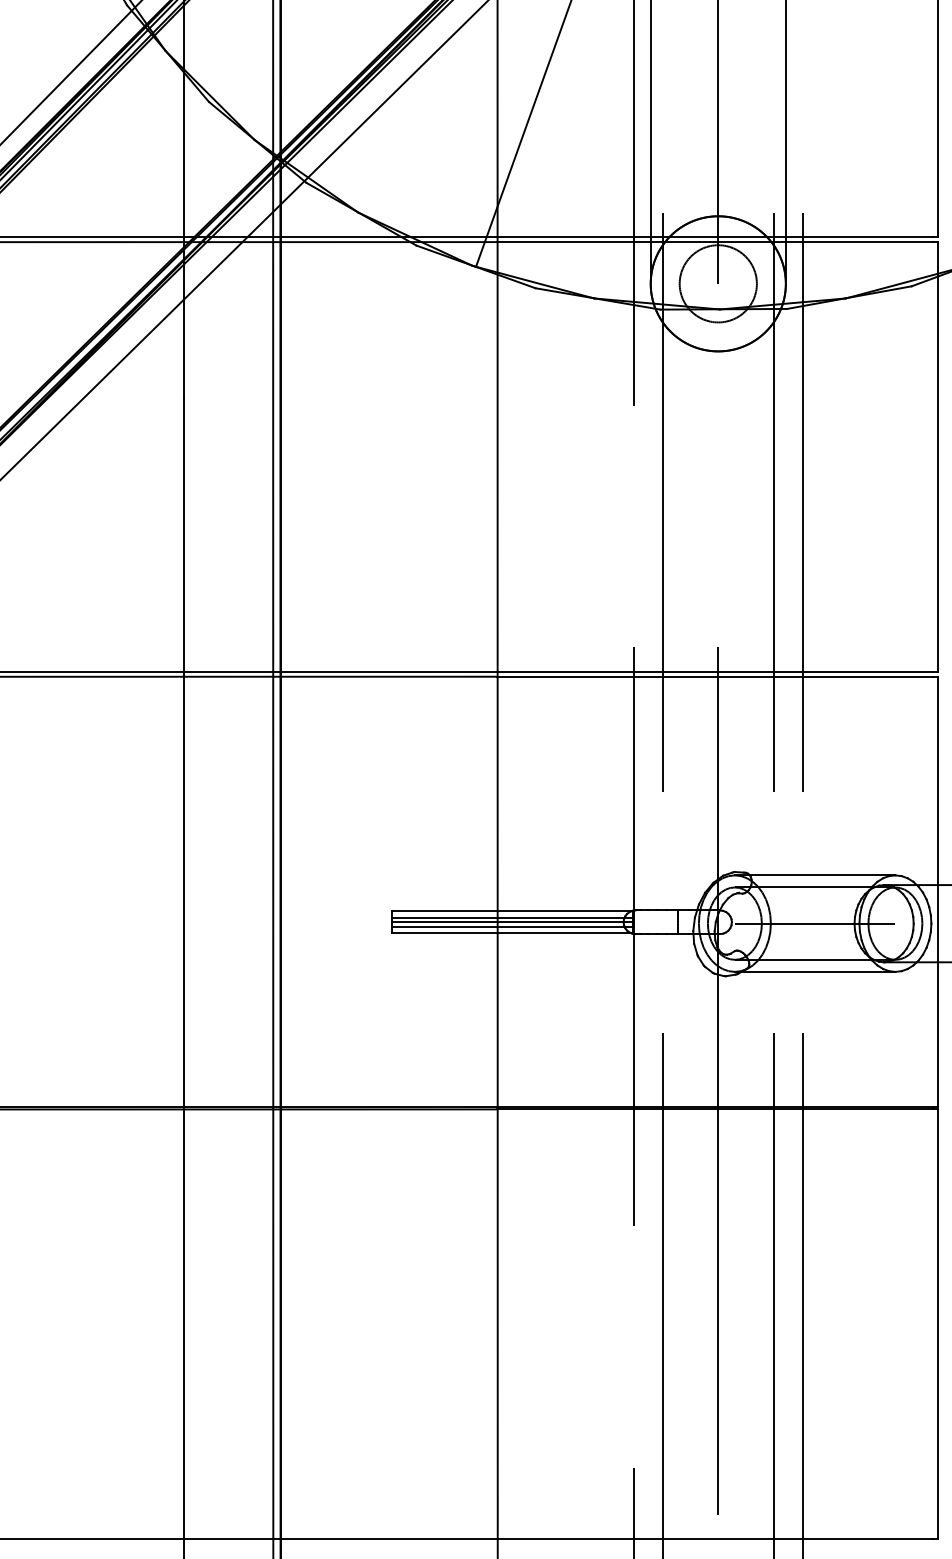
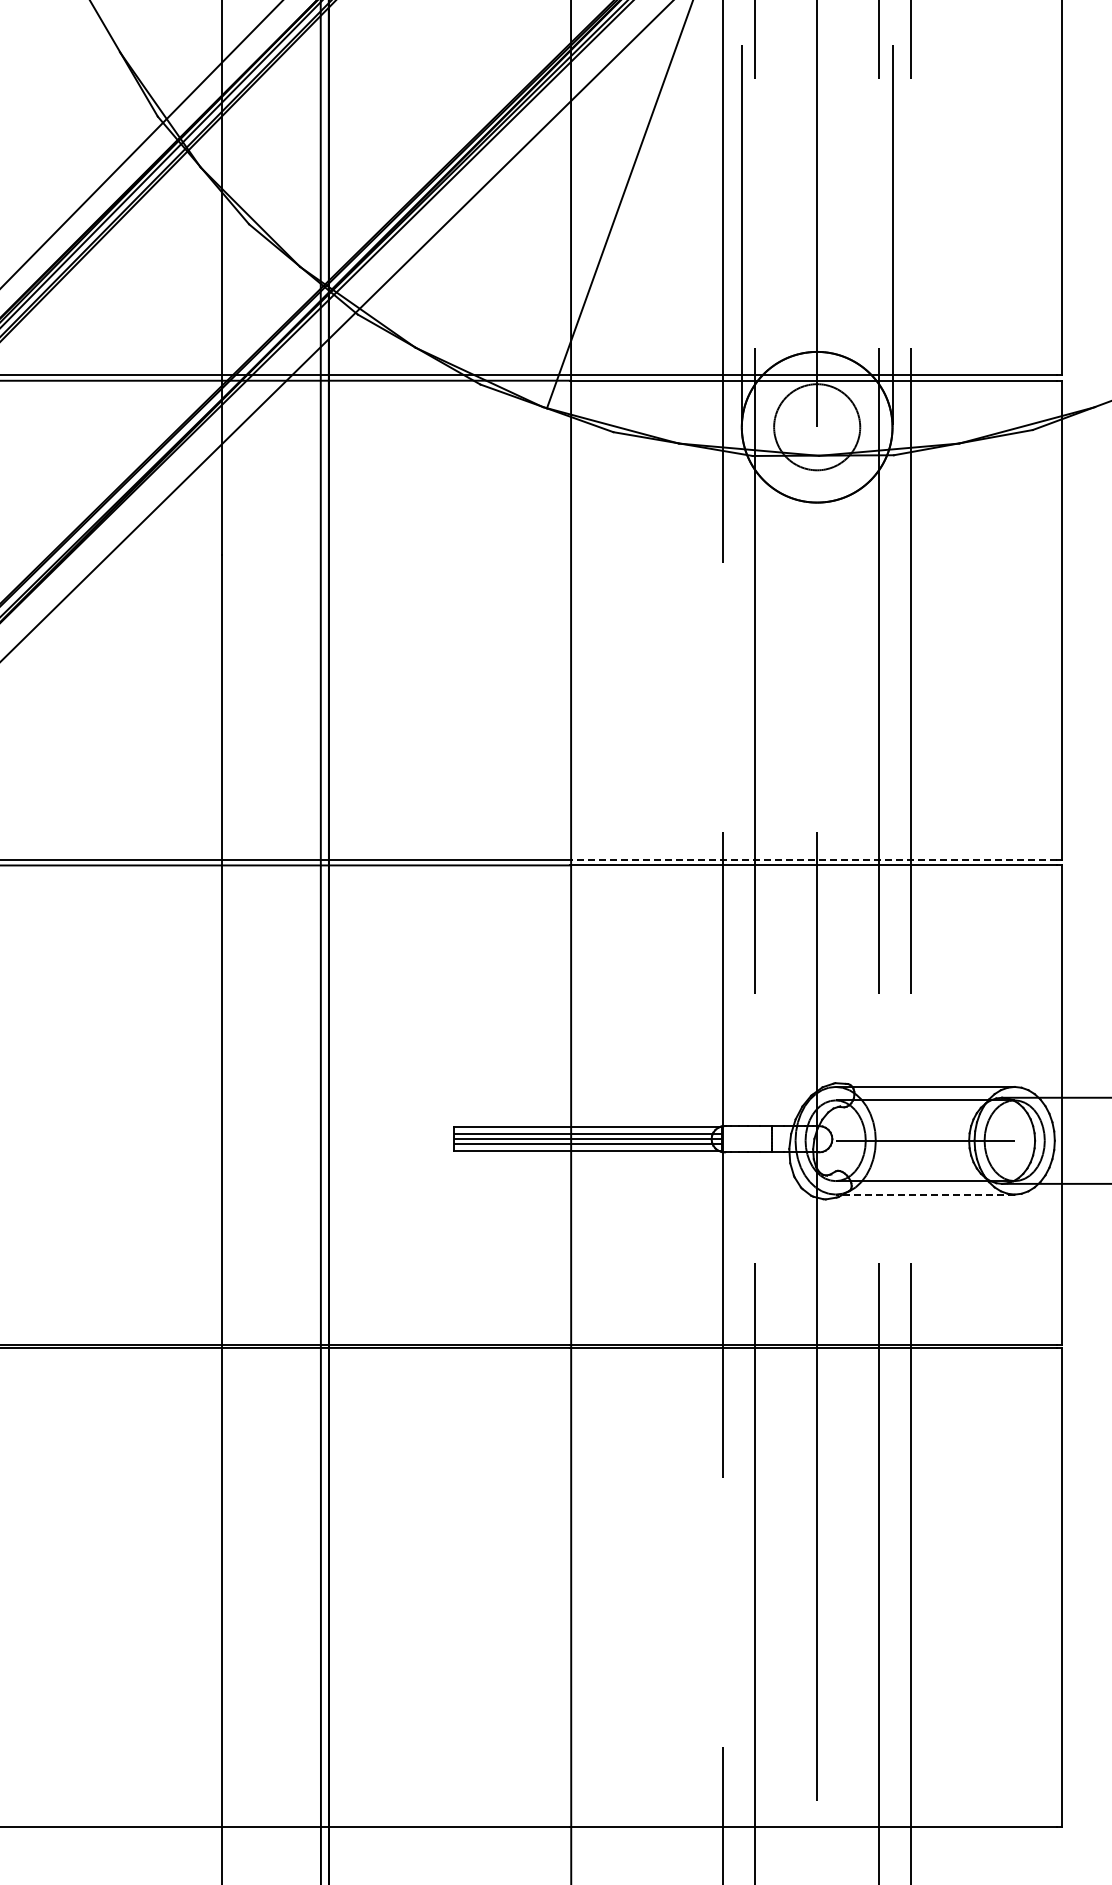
line: (714, 672) -> (813, 860), solid -> dashed
line: (815, 971) -> (925, 1194), solid -> dashed

